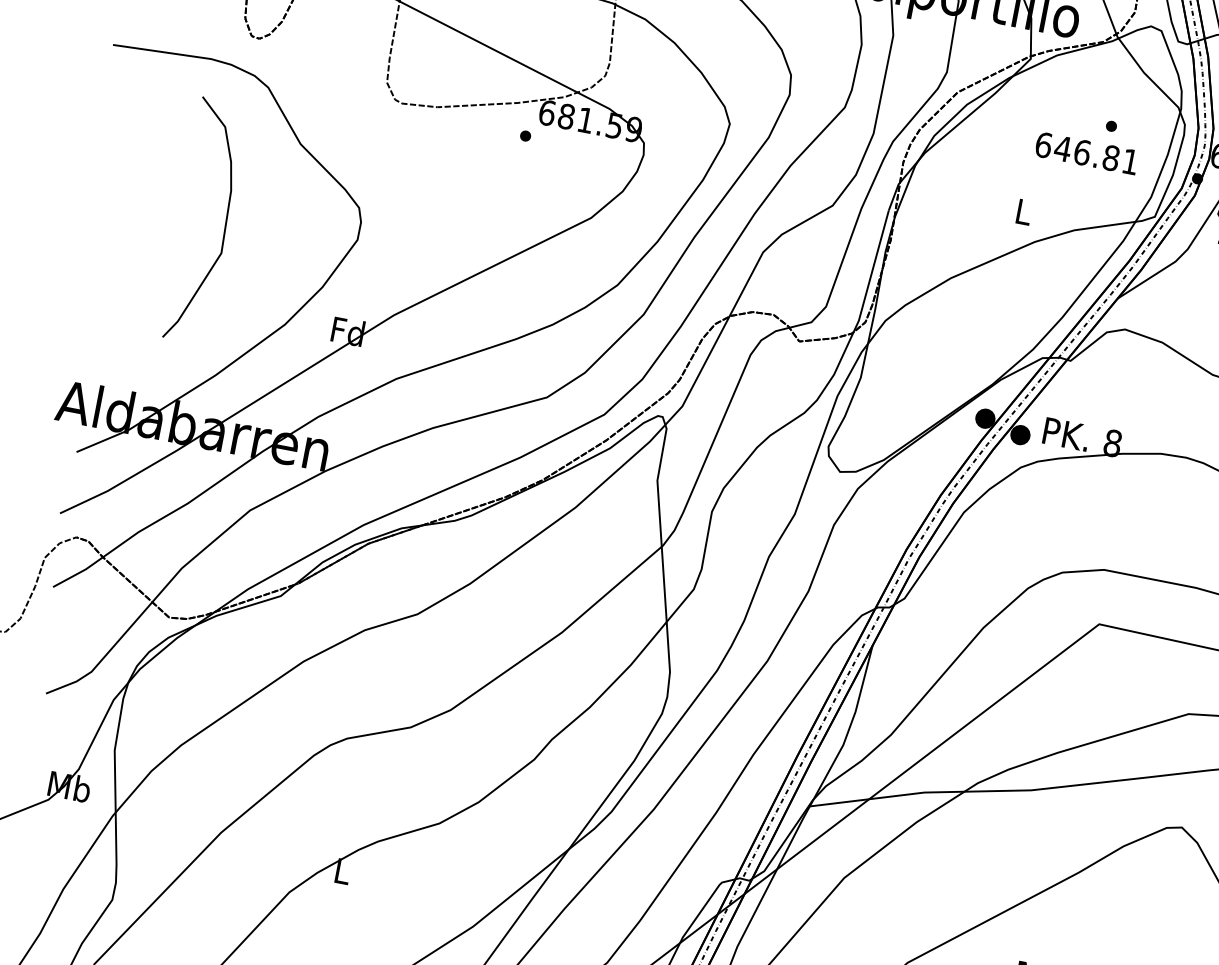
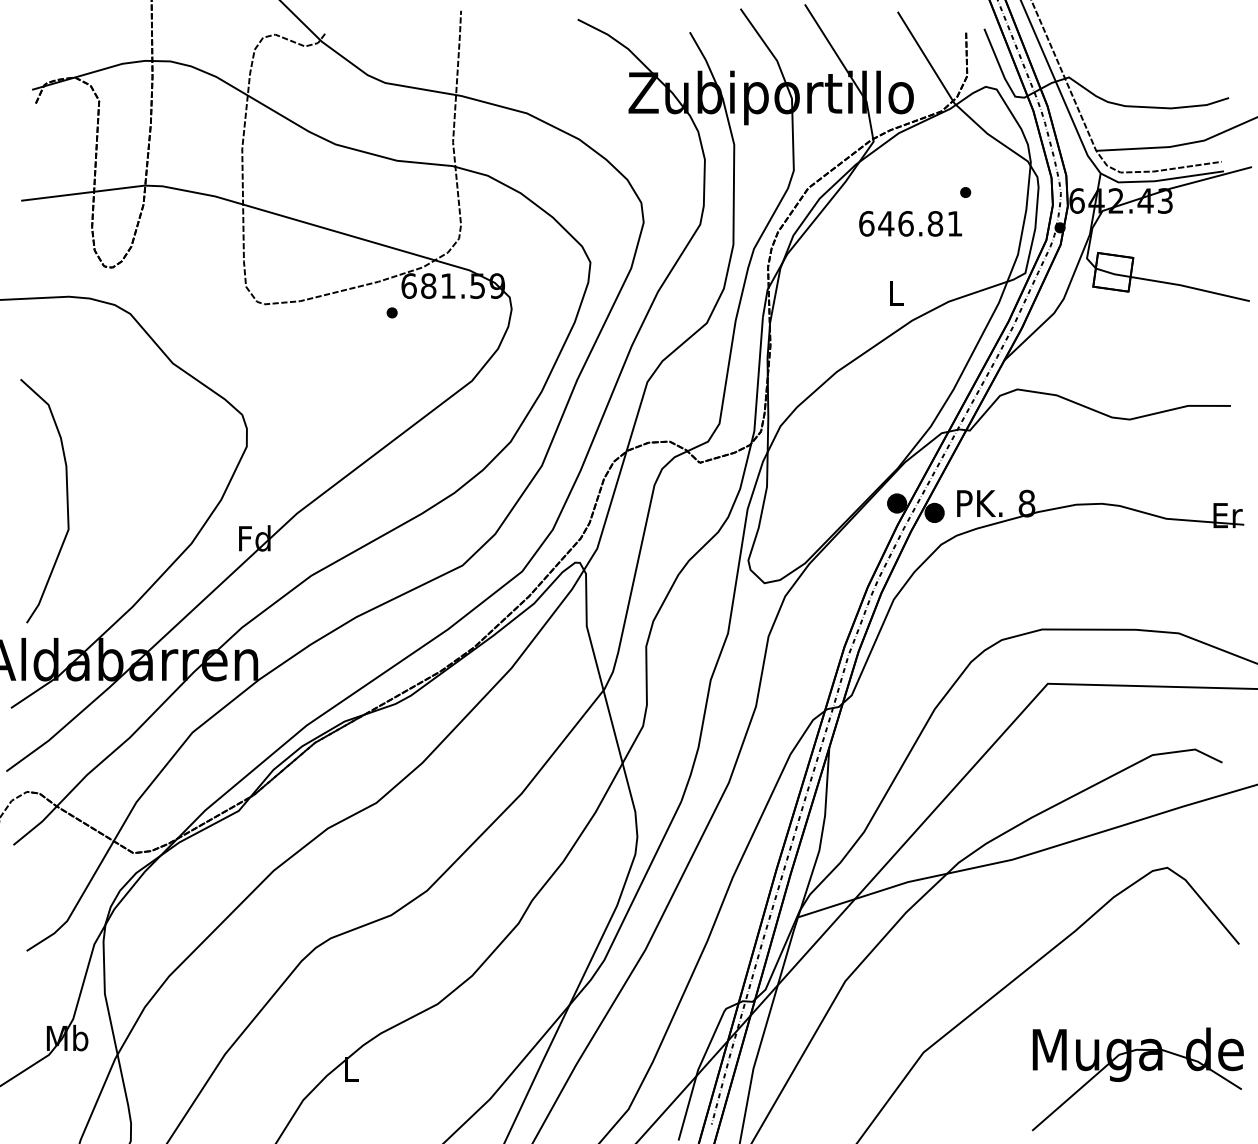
text: (1086, 153) -> (910, 223), moved
curve: (224, 224) -> (66, 500), moved

